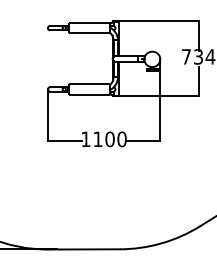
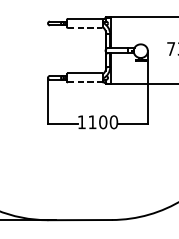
line: (90, 33) -> (85, 28), solid -> dashed
line: (90, 94) -> (85, 82), solid -> dashed

